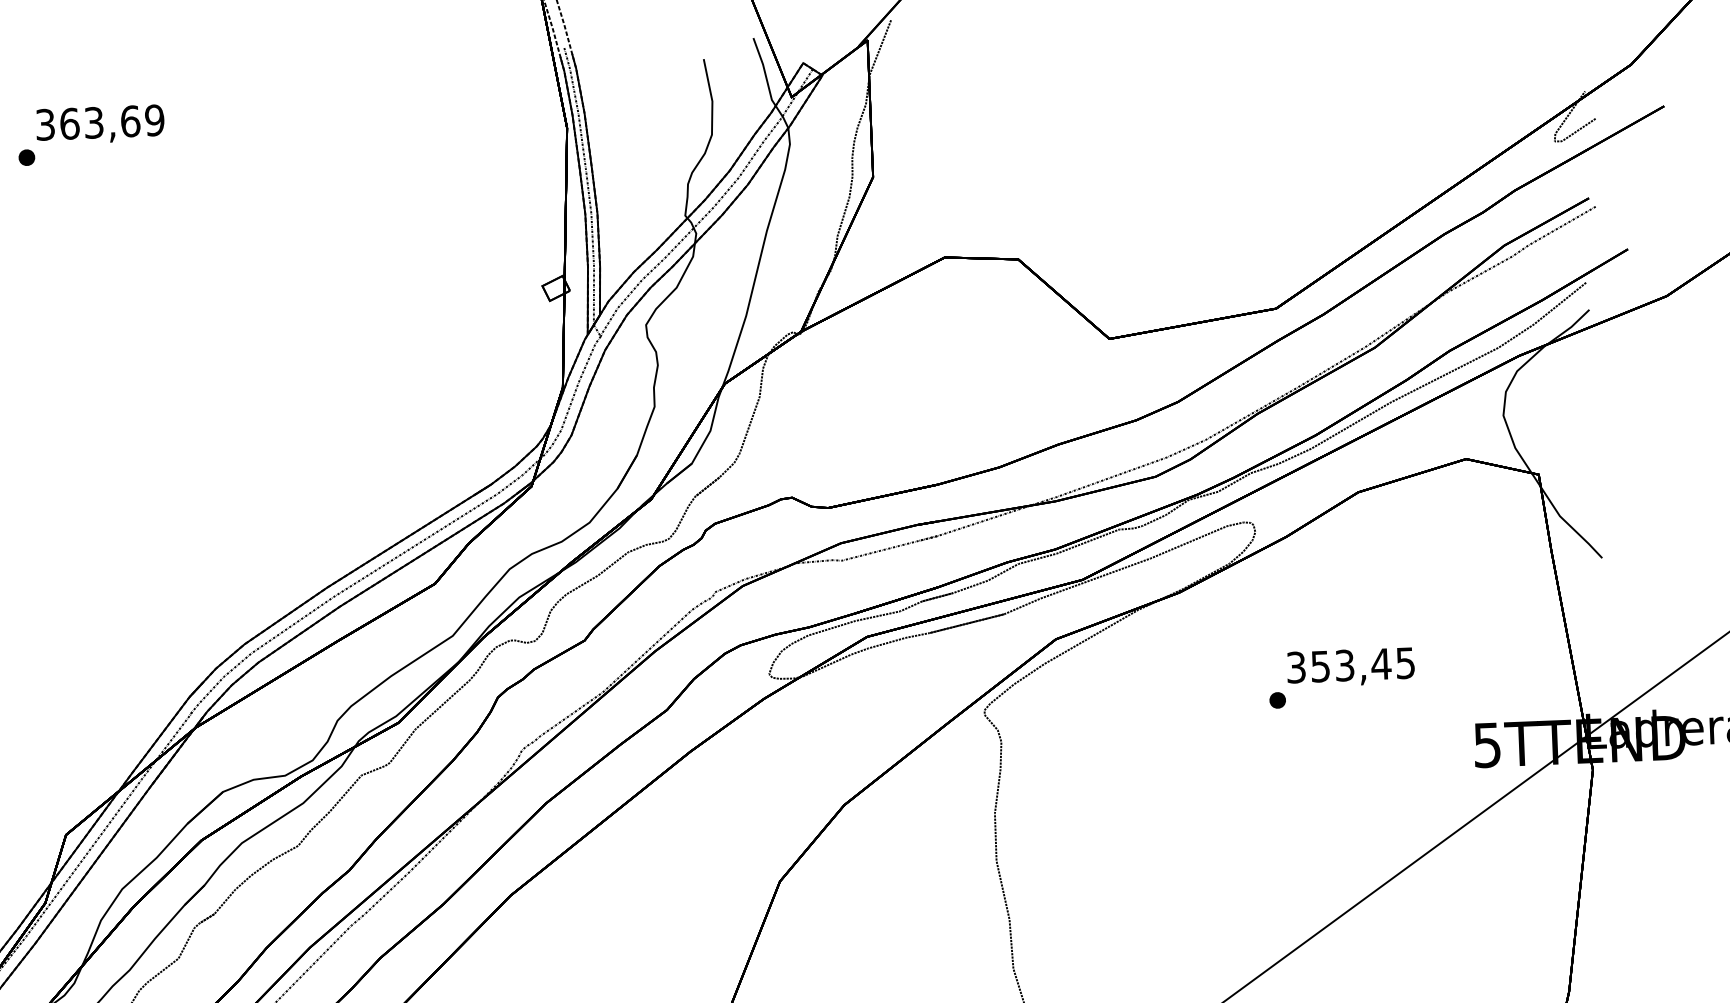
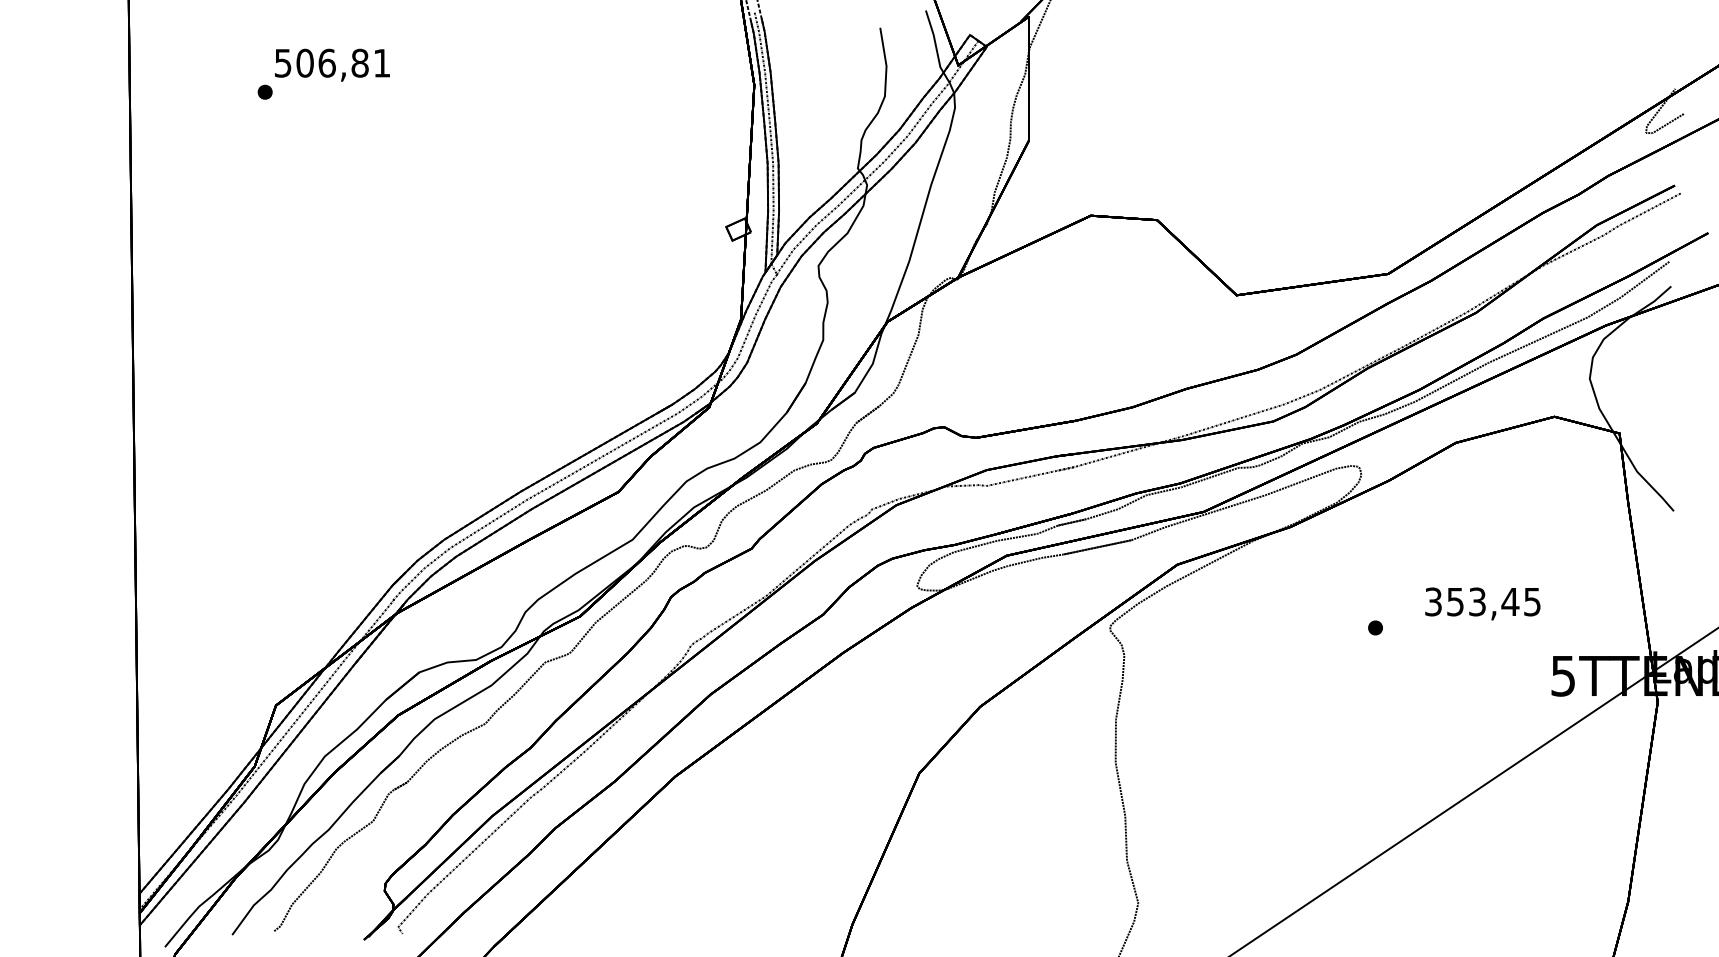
text: (99, 121) -> (332, 62), 363,69 -> 506,81
text: (1350, 667) -> (1482, 603), moved

